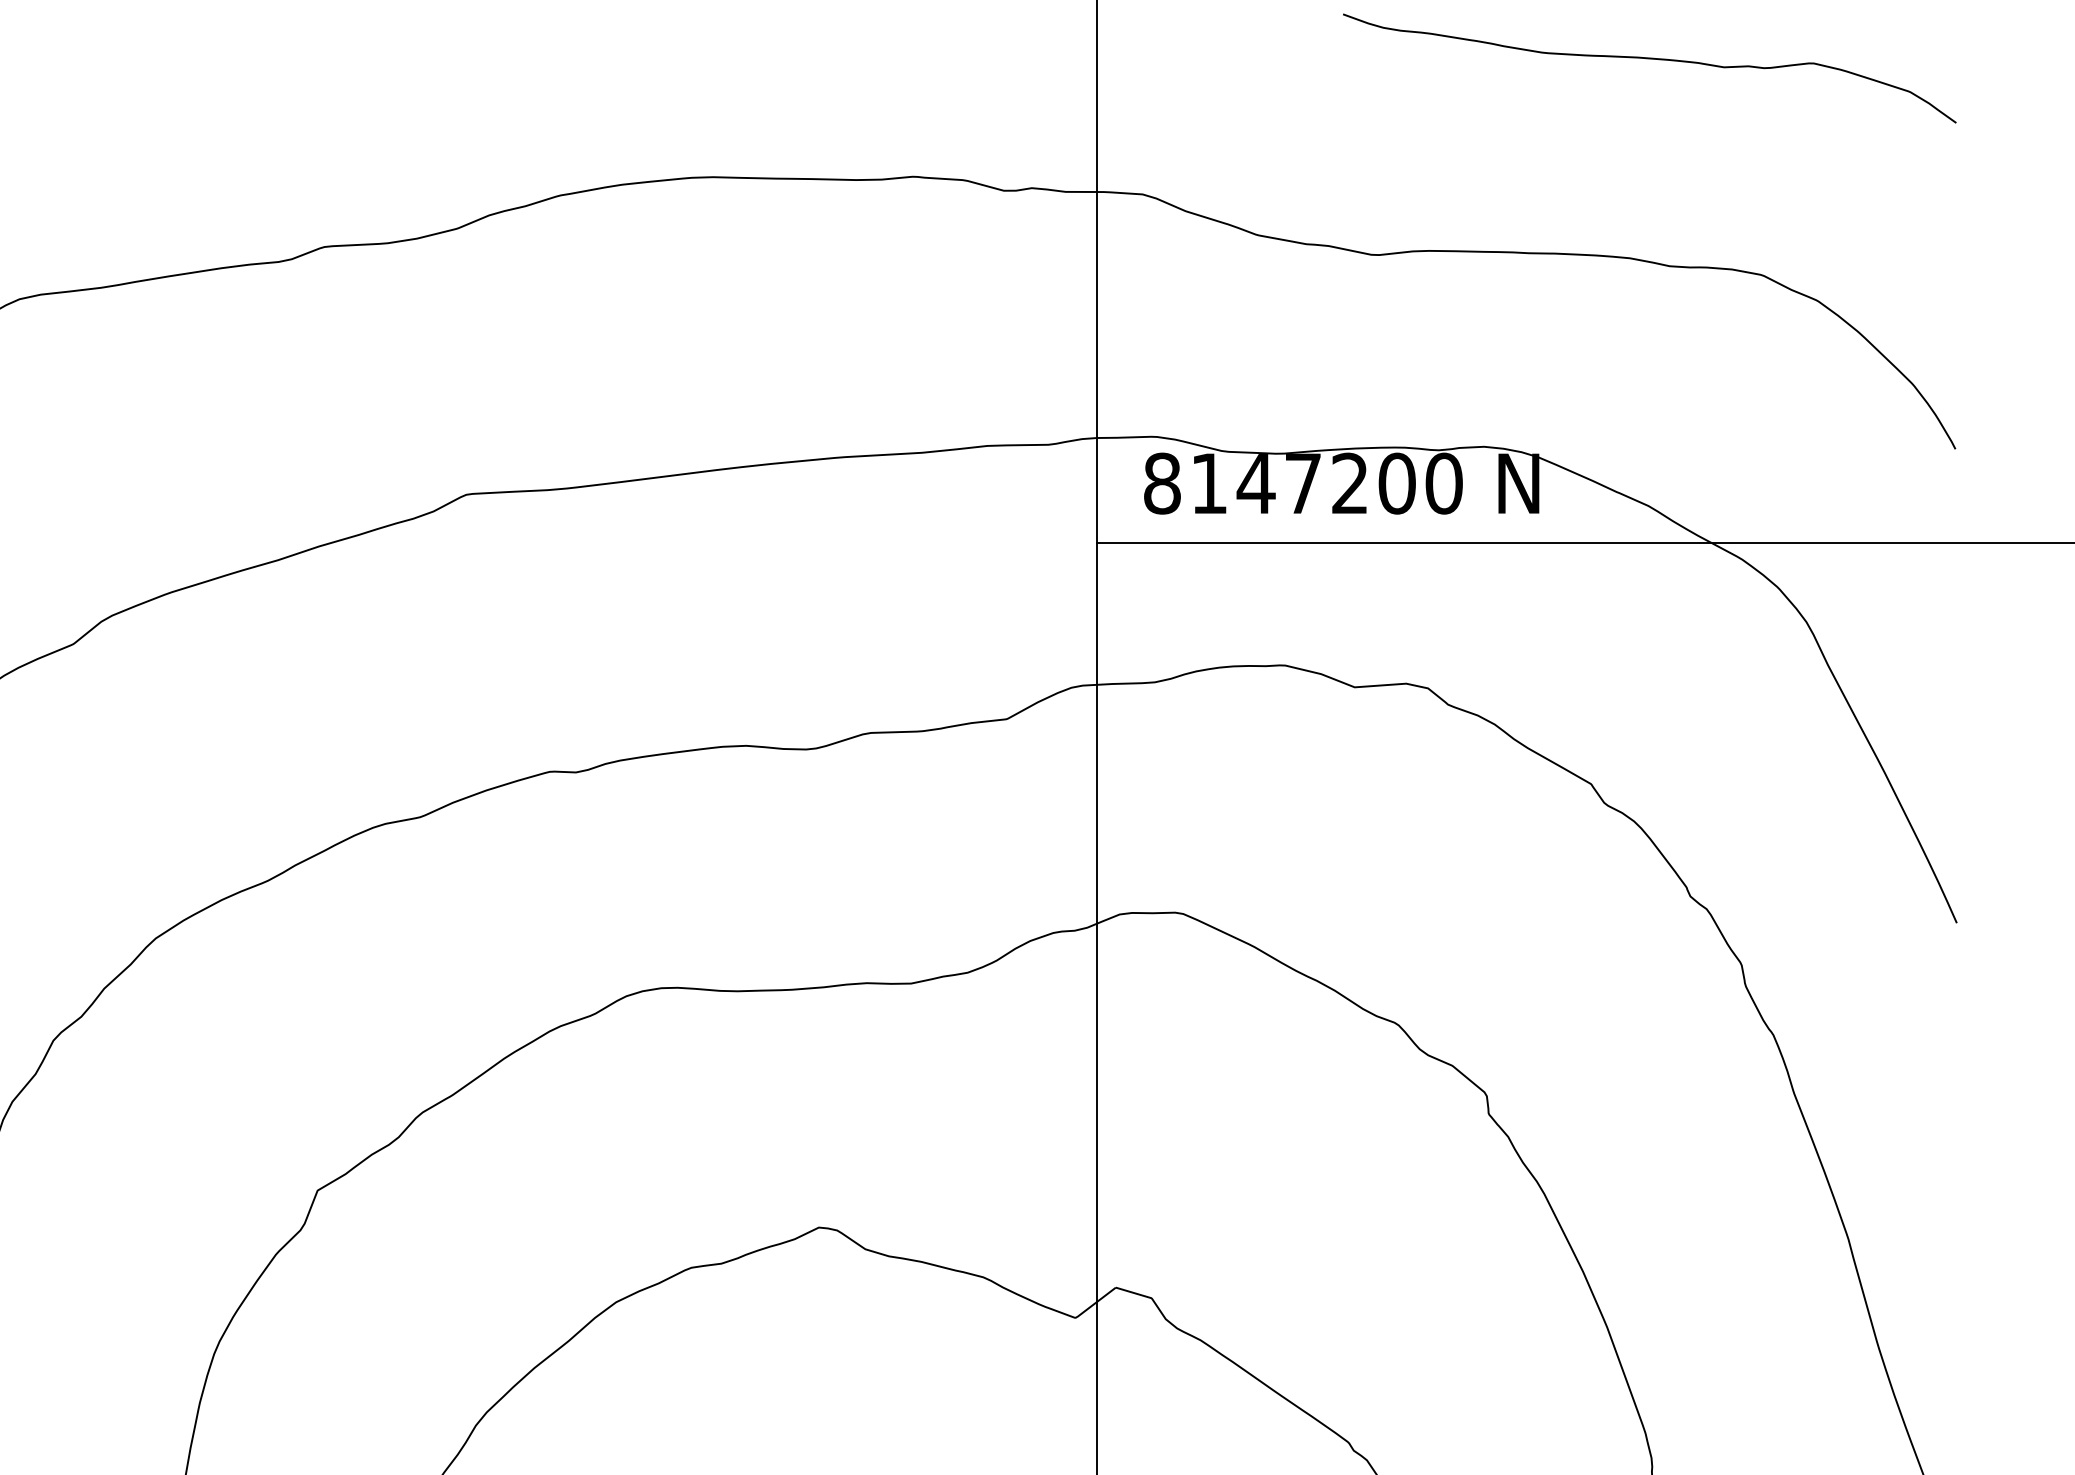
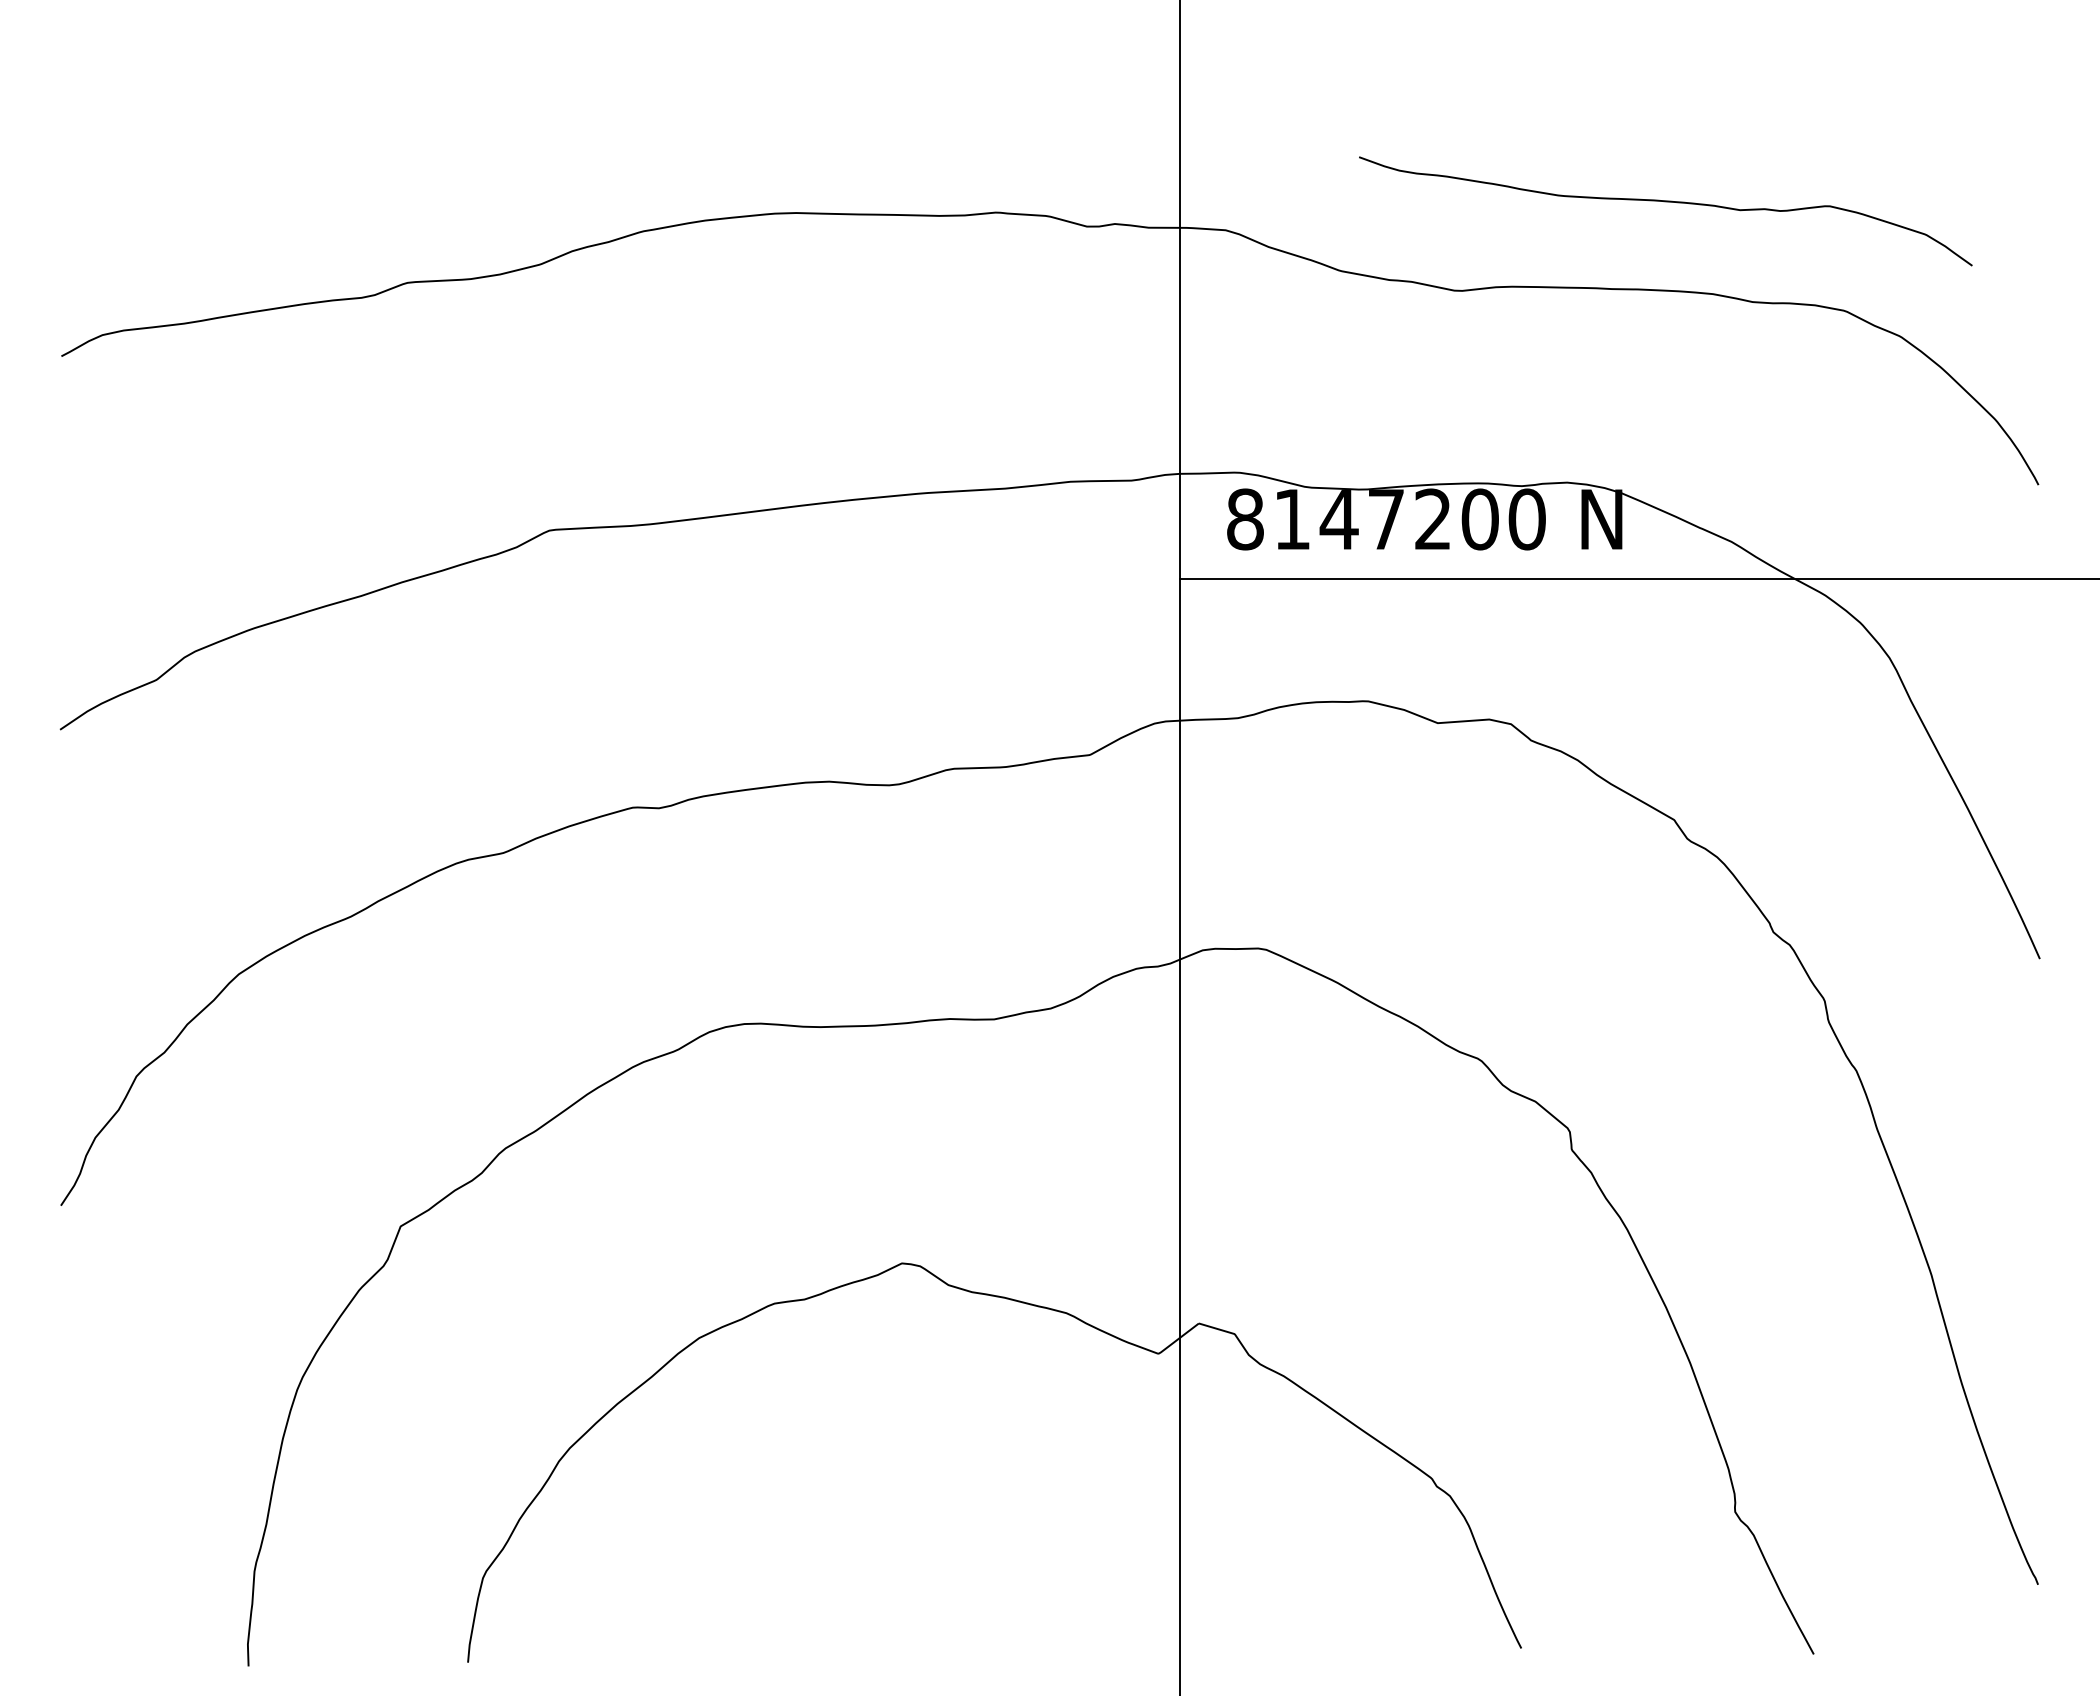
curve: (1649, 59) -> (1665, 202), moved

